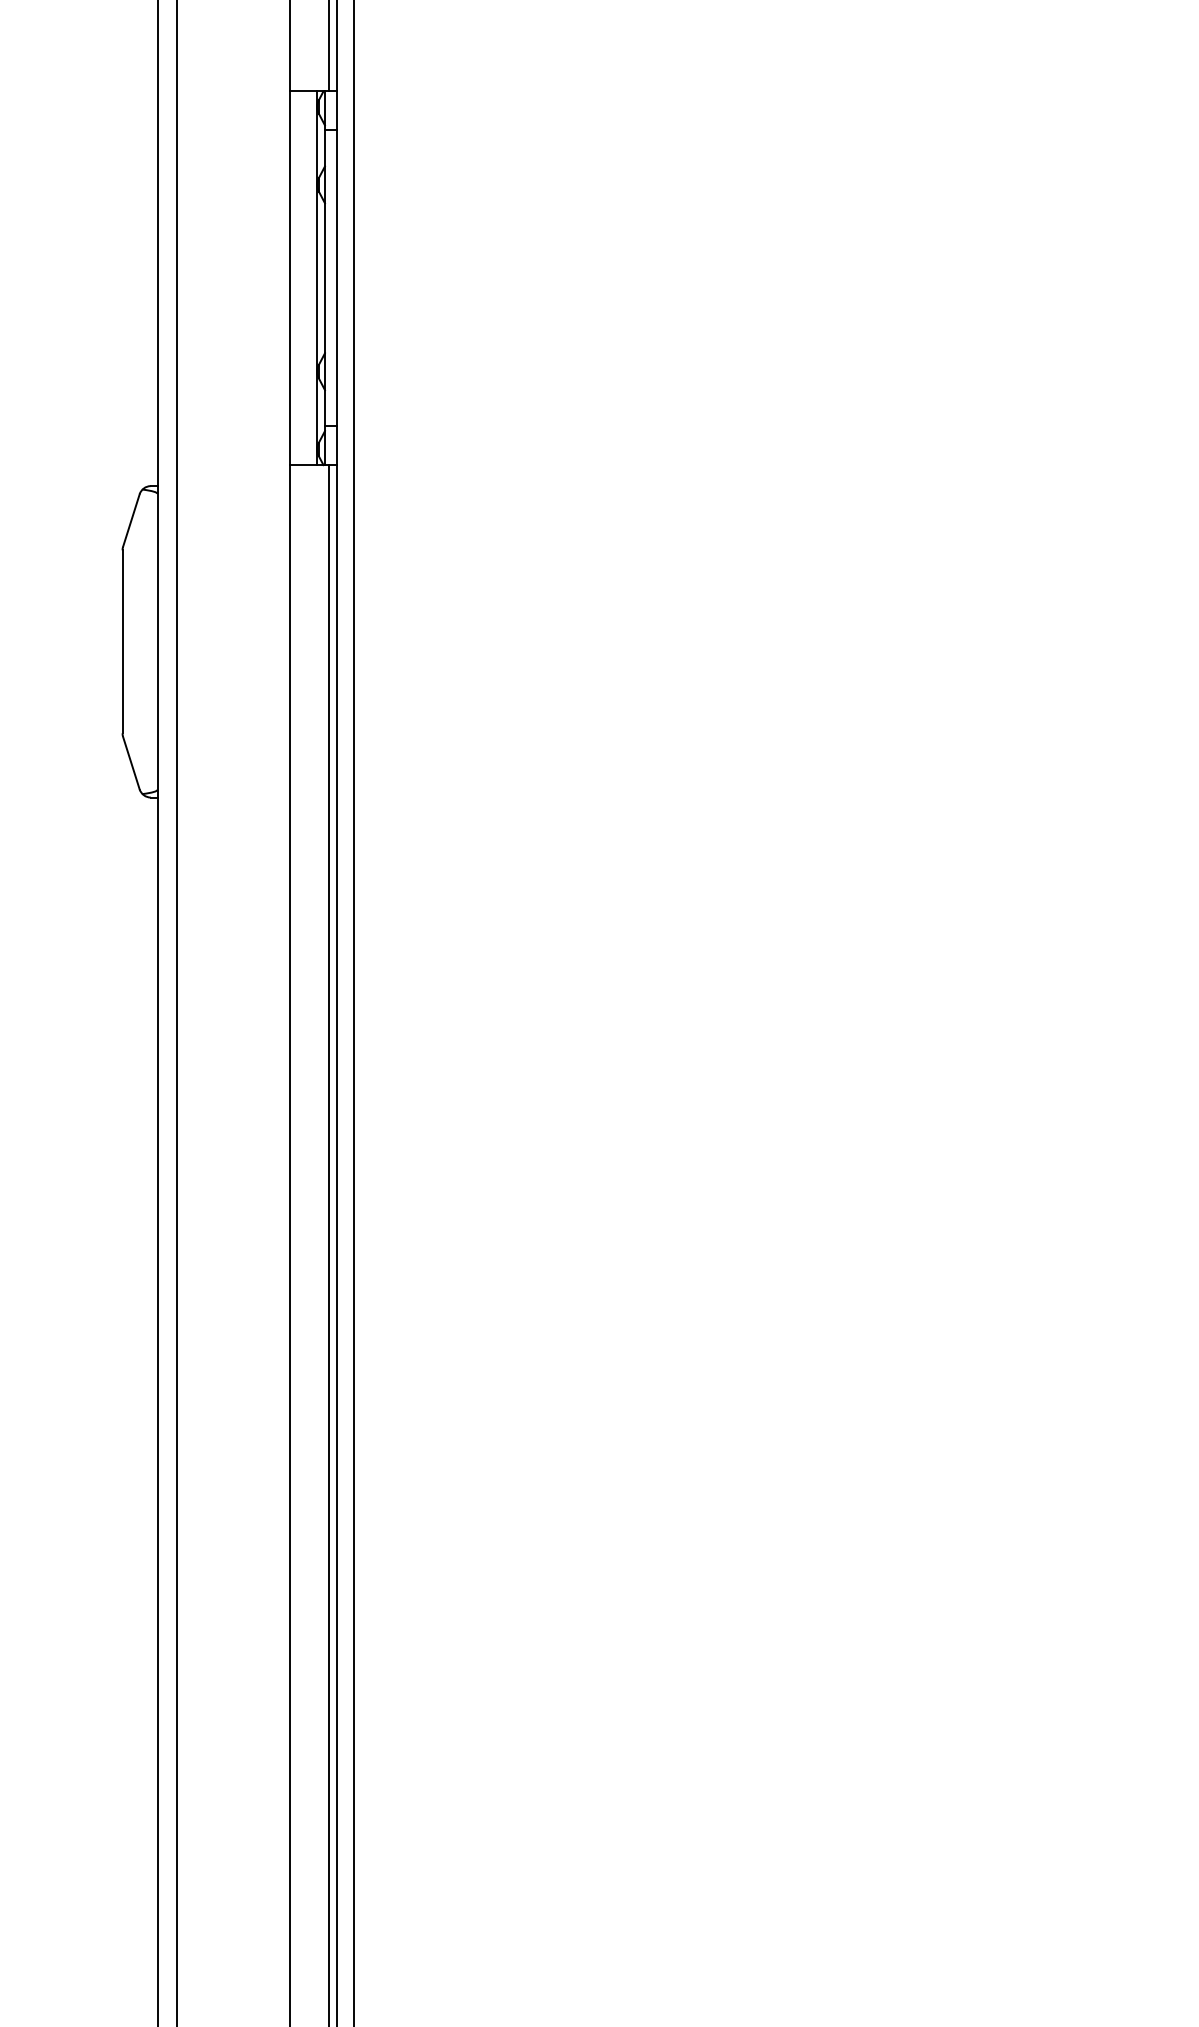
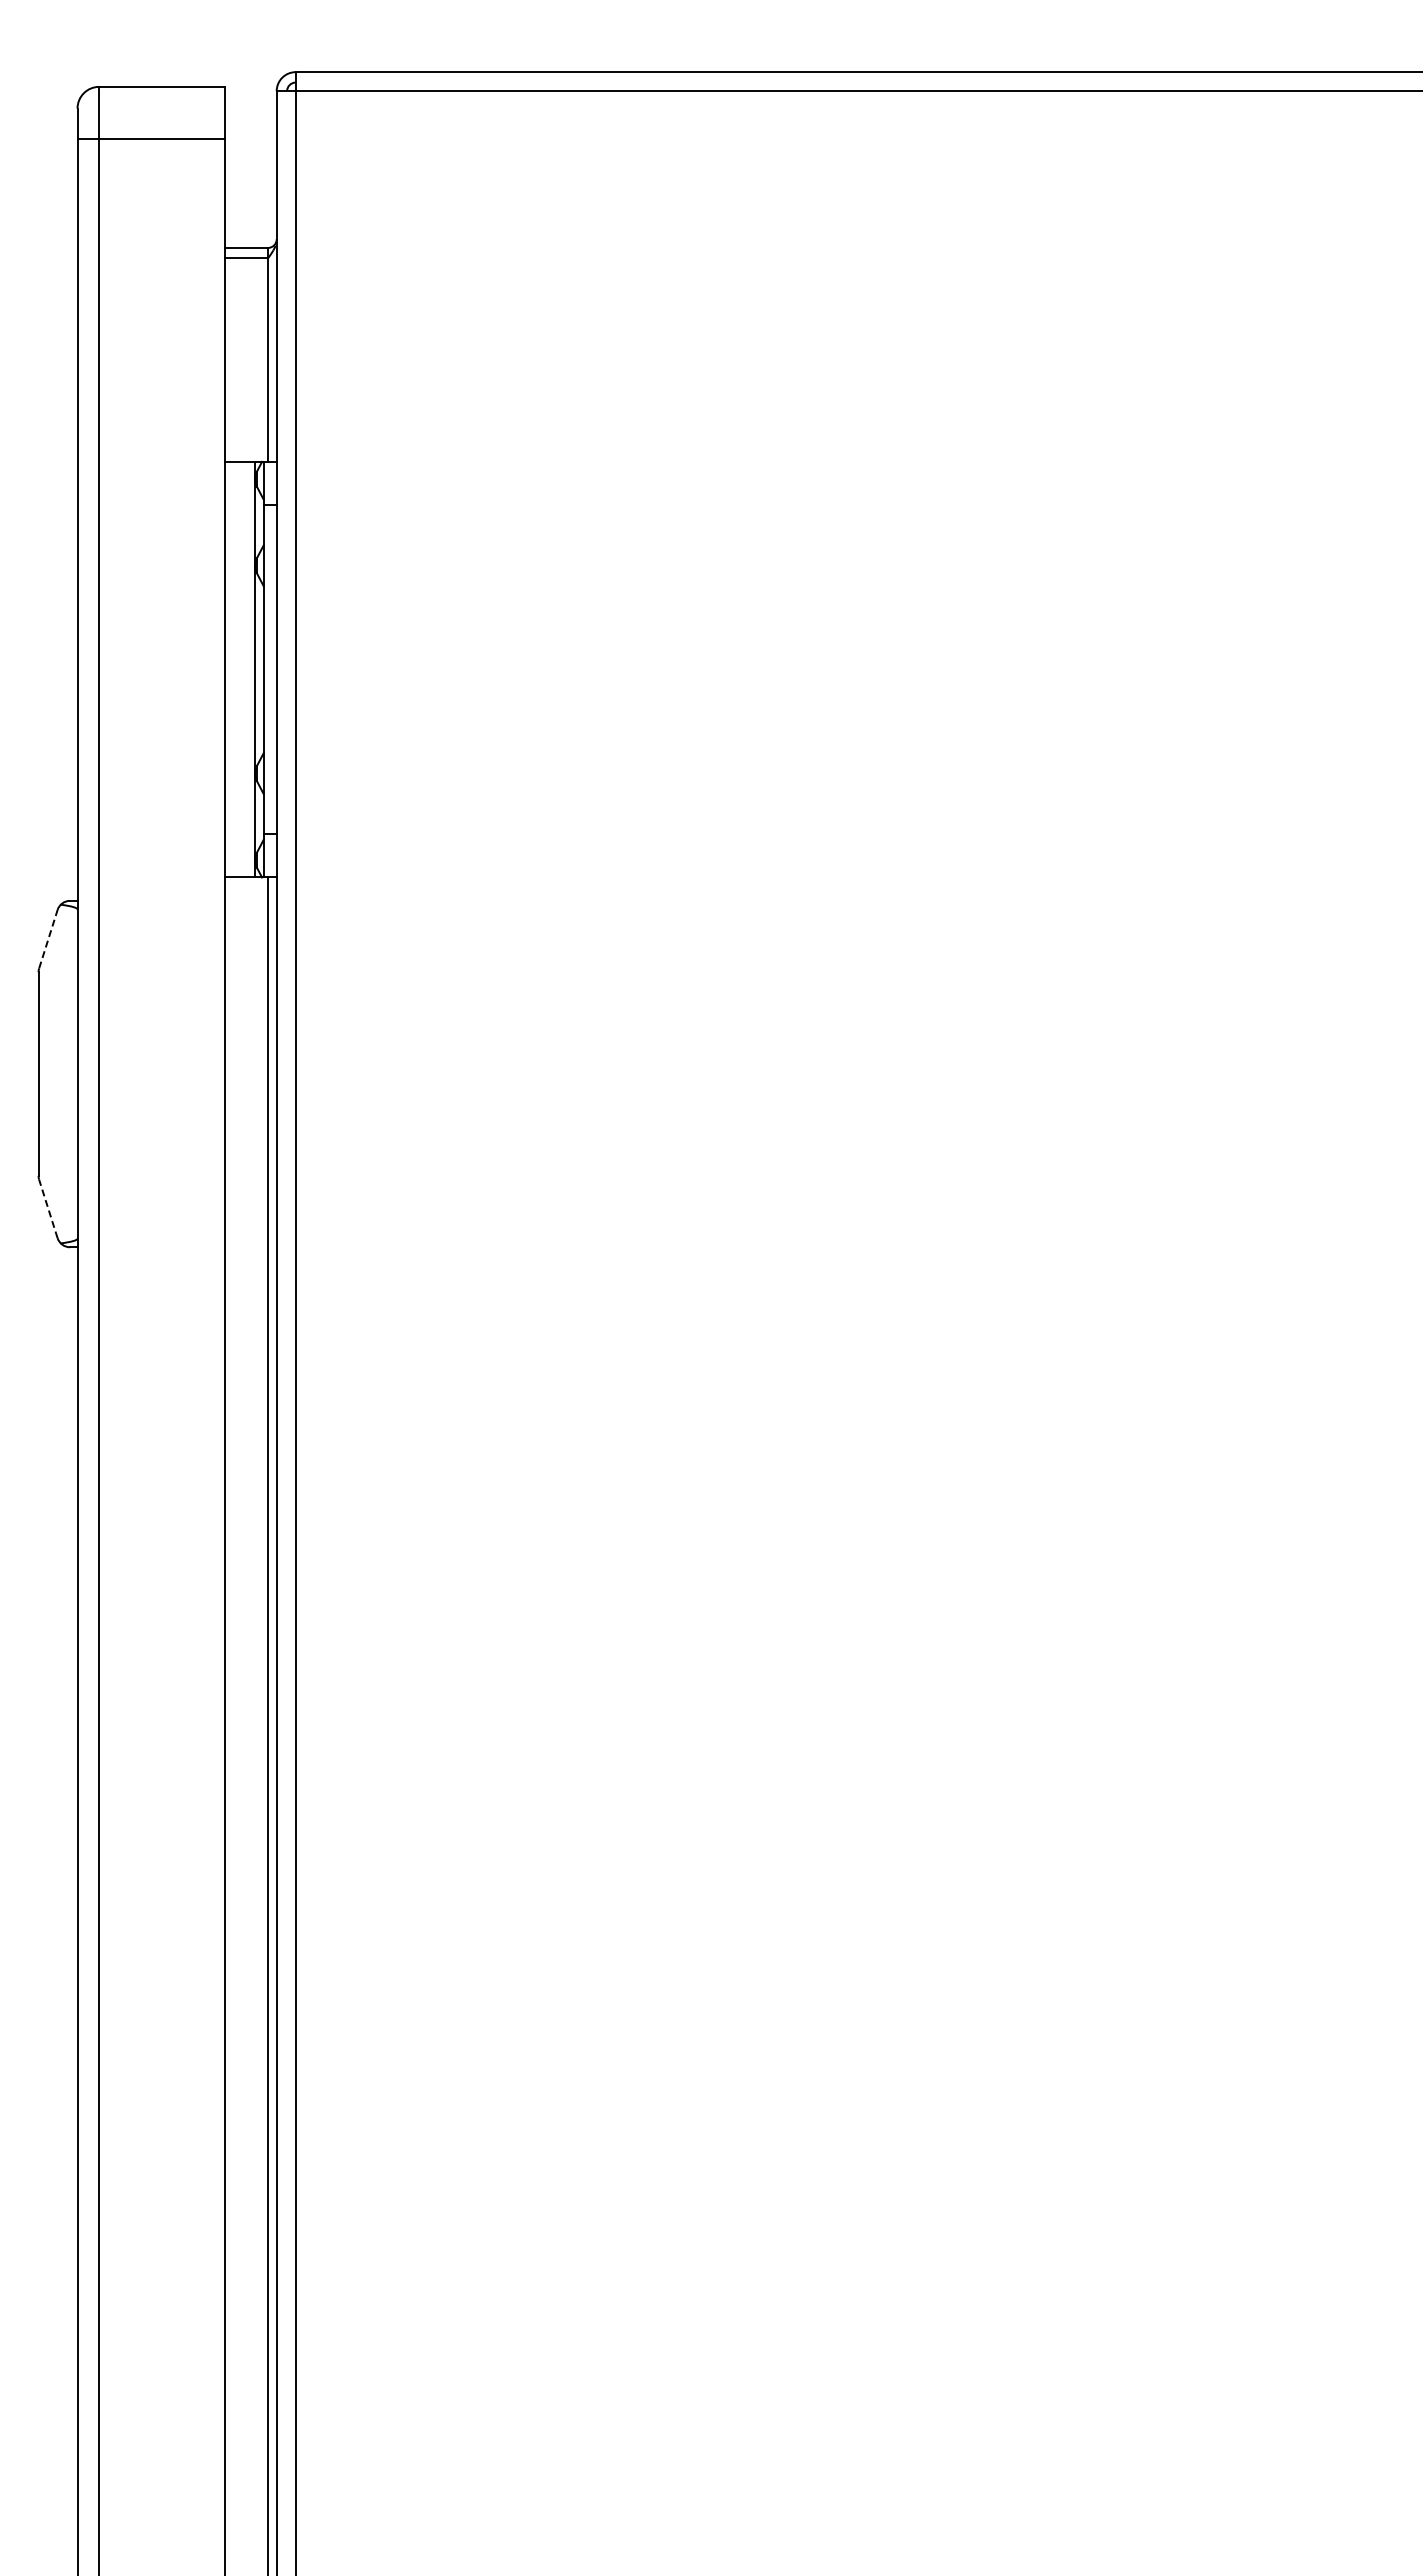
line: (131, 520) -> (48, 939), solid -> dashed
line: (131, 763) -> (48, 1209), solid -> dashed

